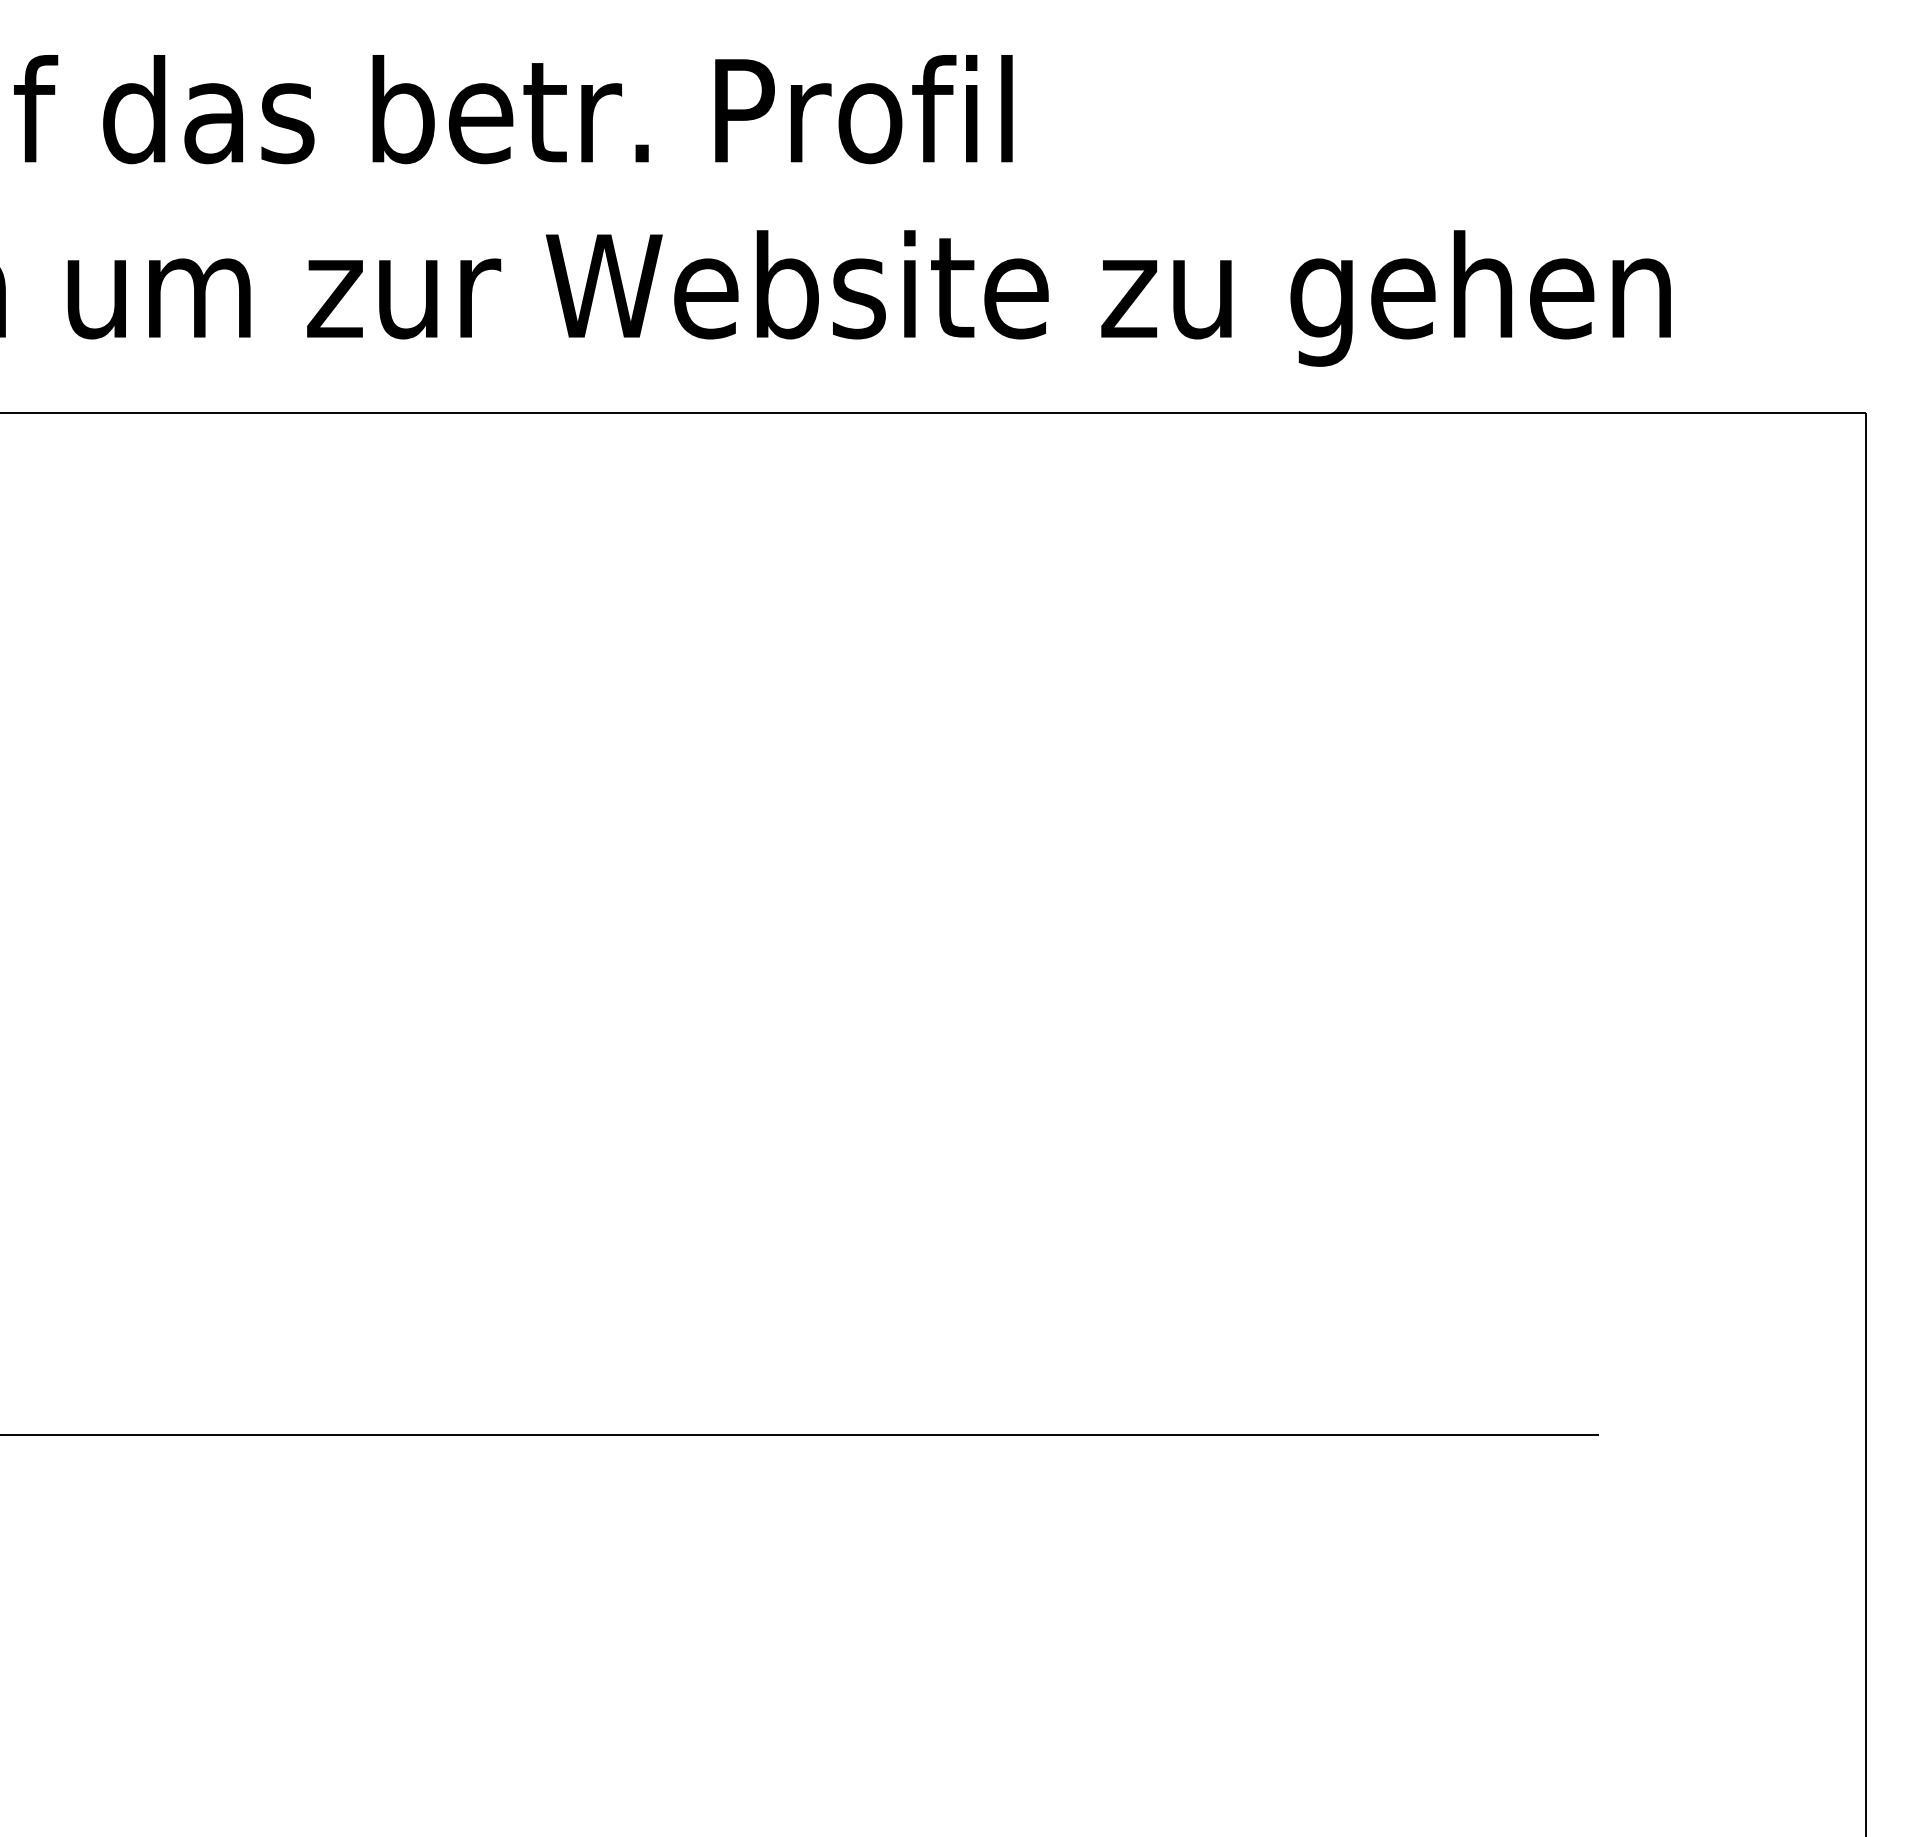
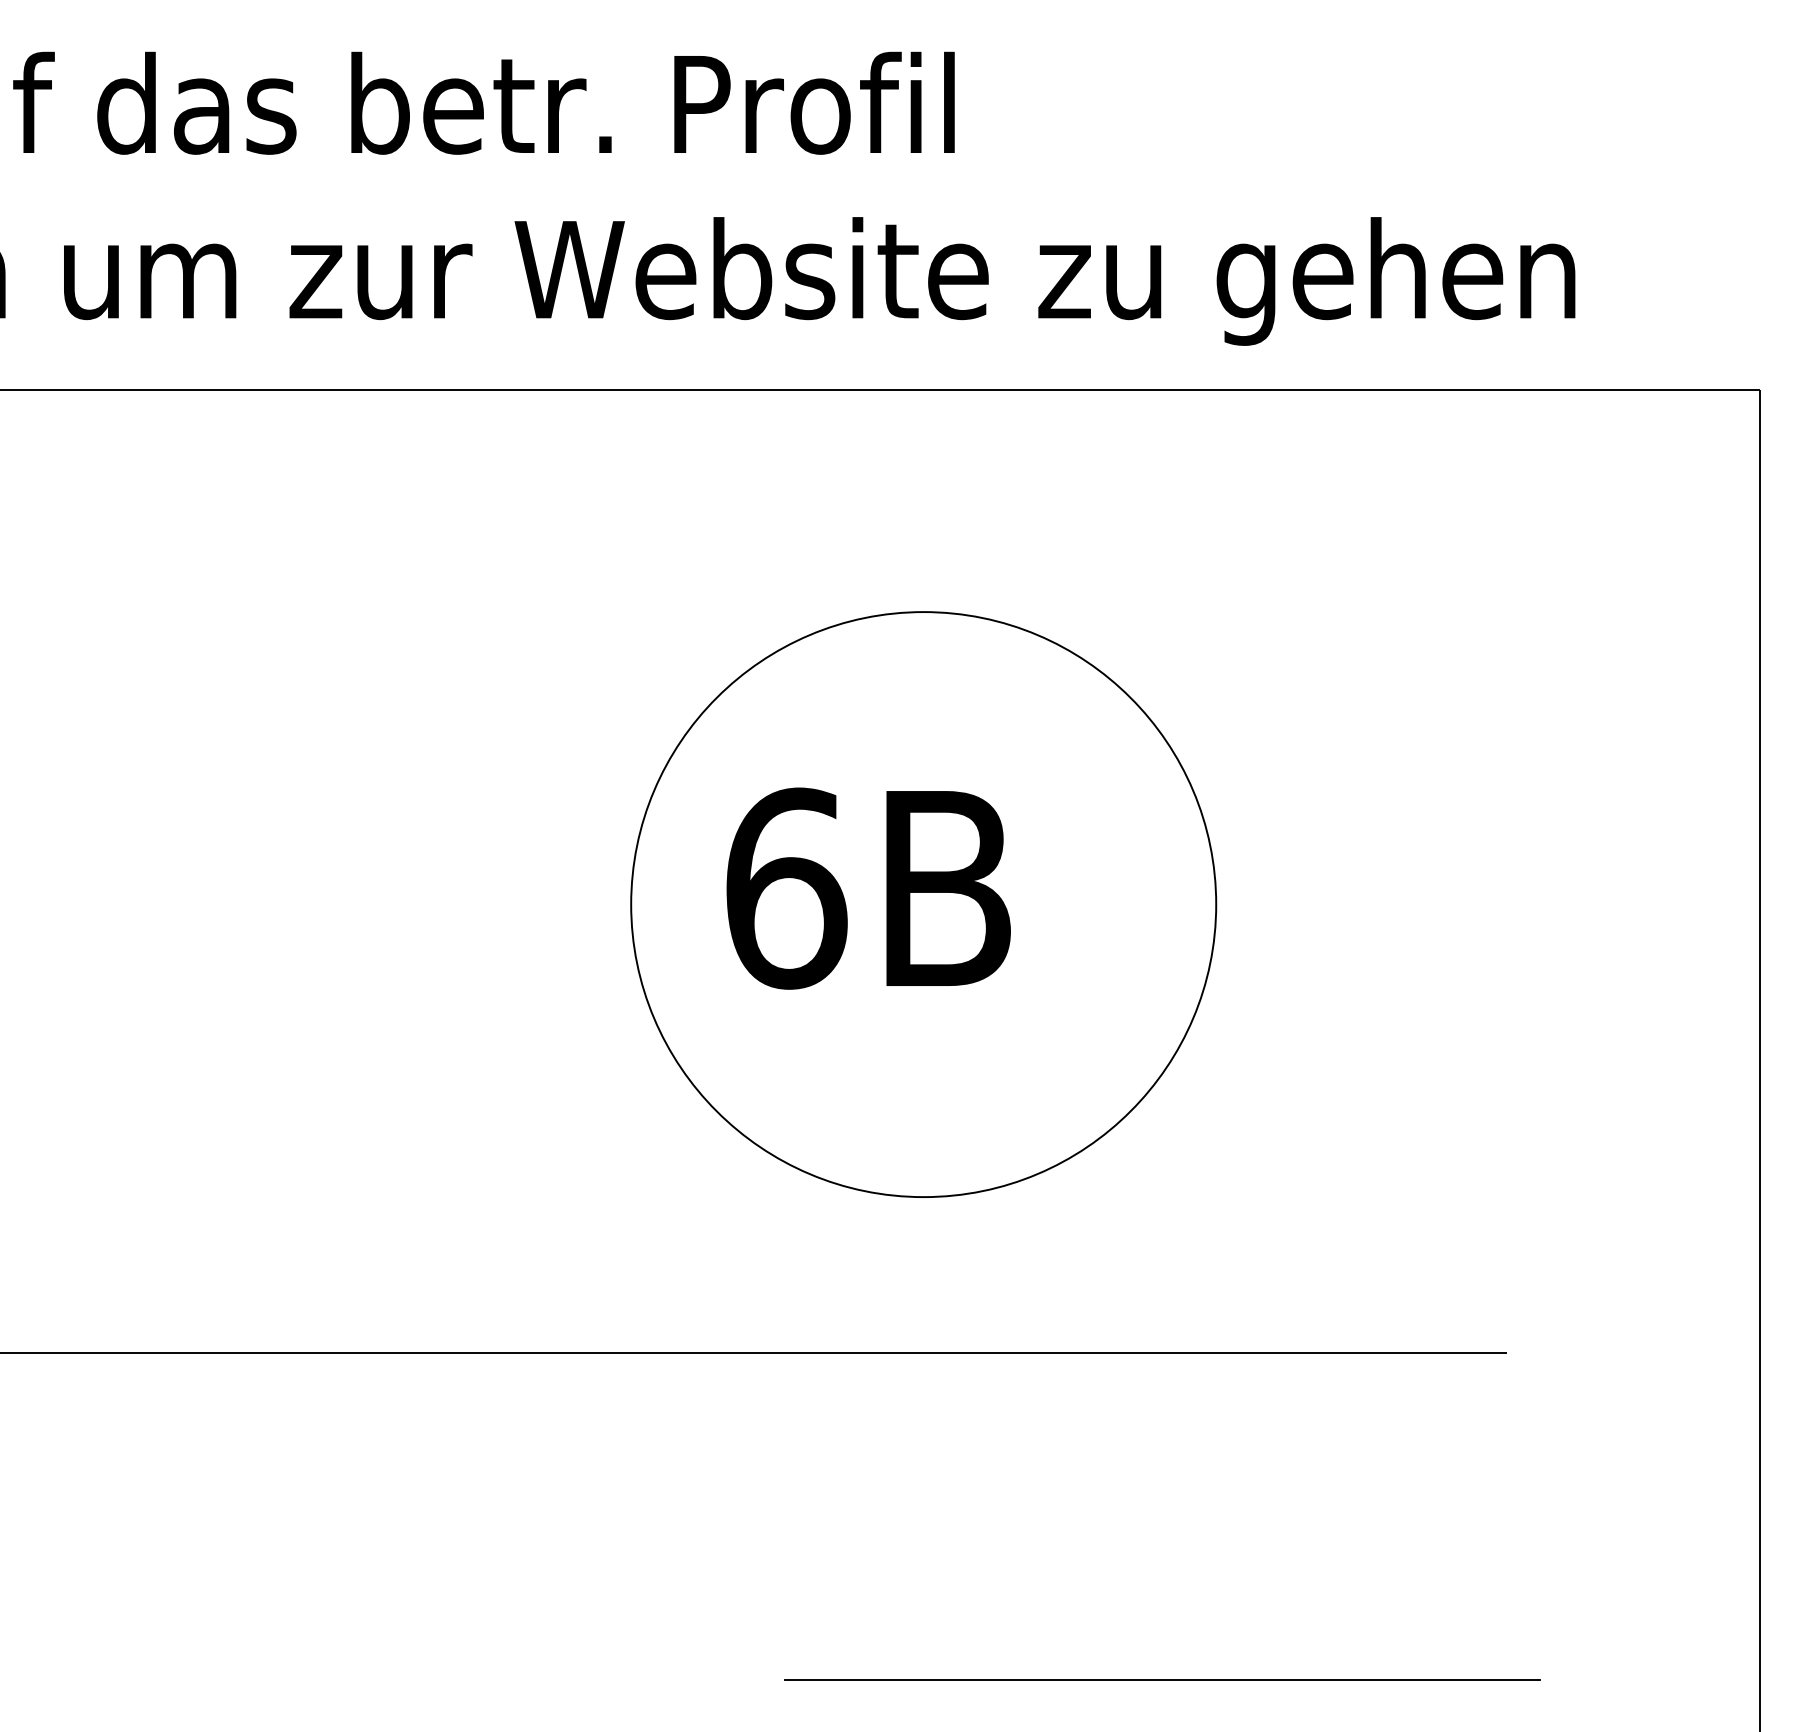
part: (979, 959) -> (923, 904), added
line: (1232, 1782) -> (1162, 1680), added

